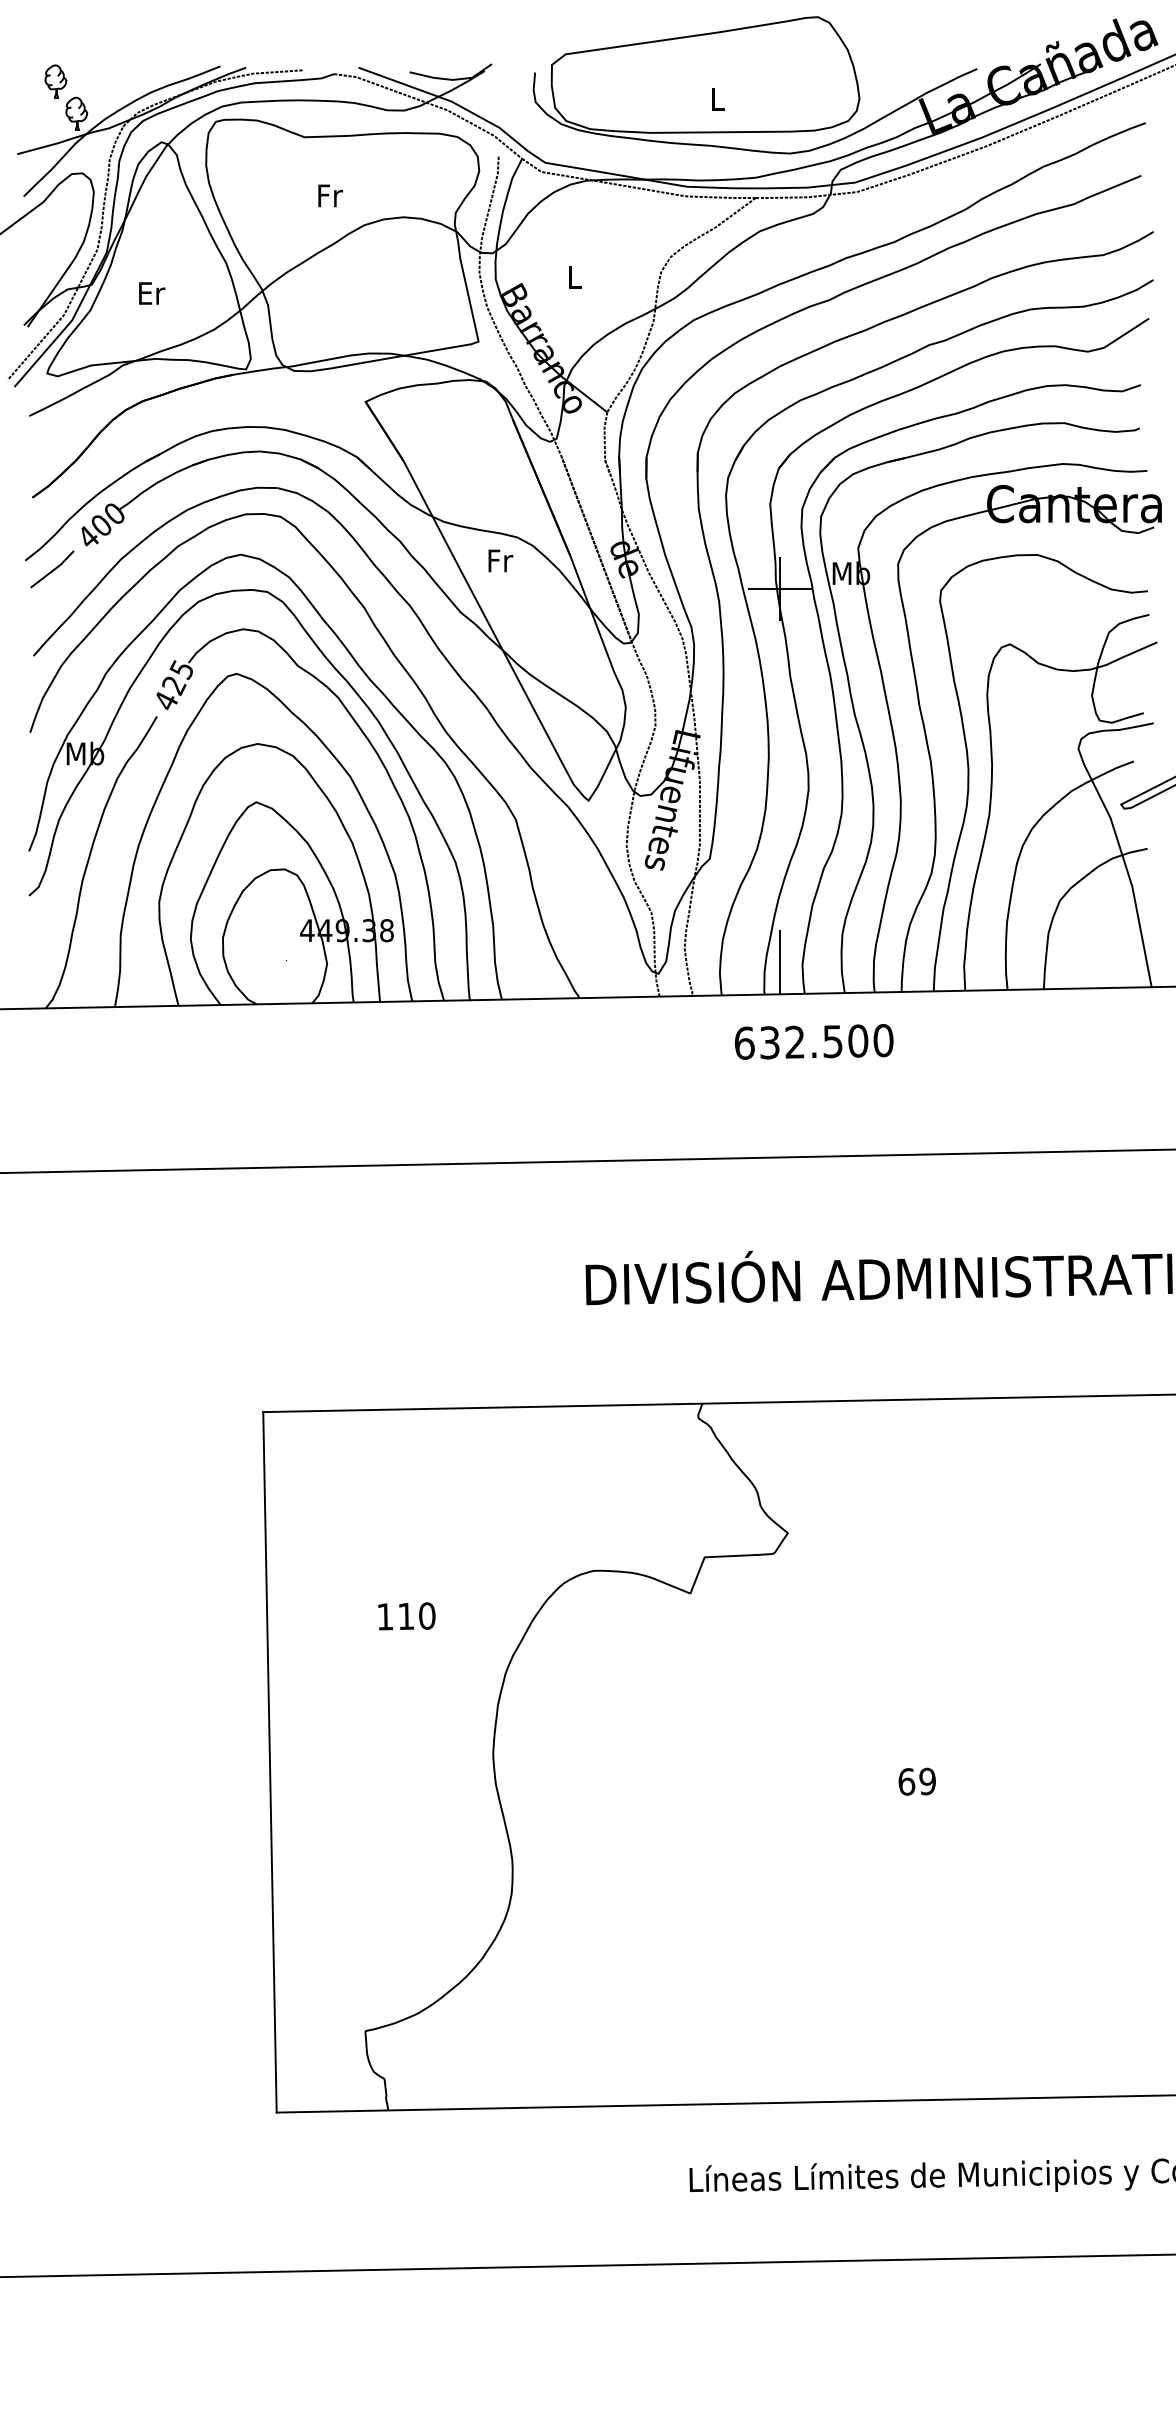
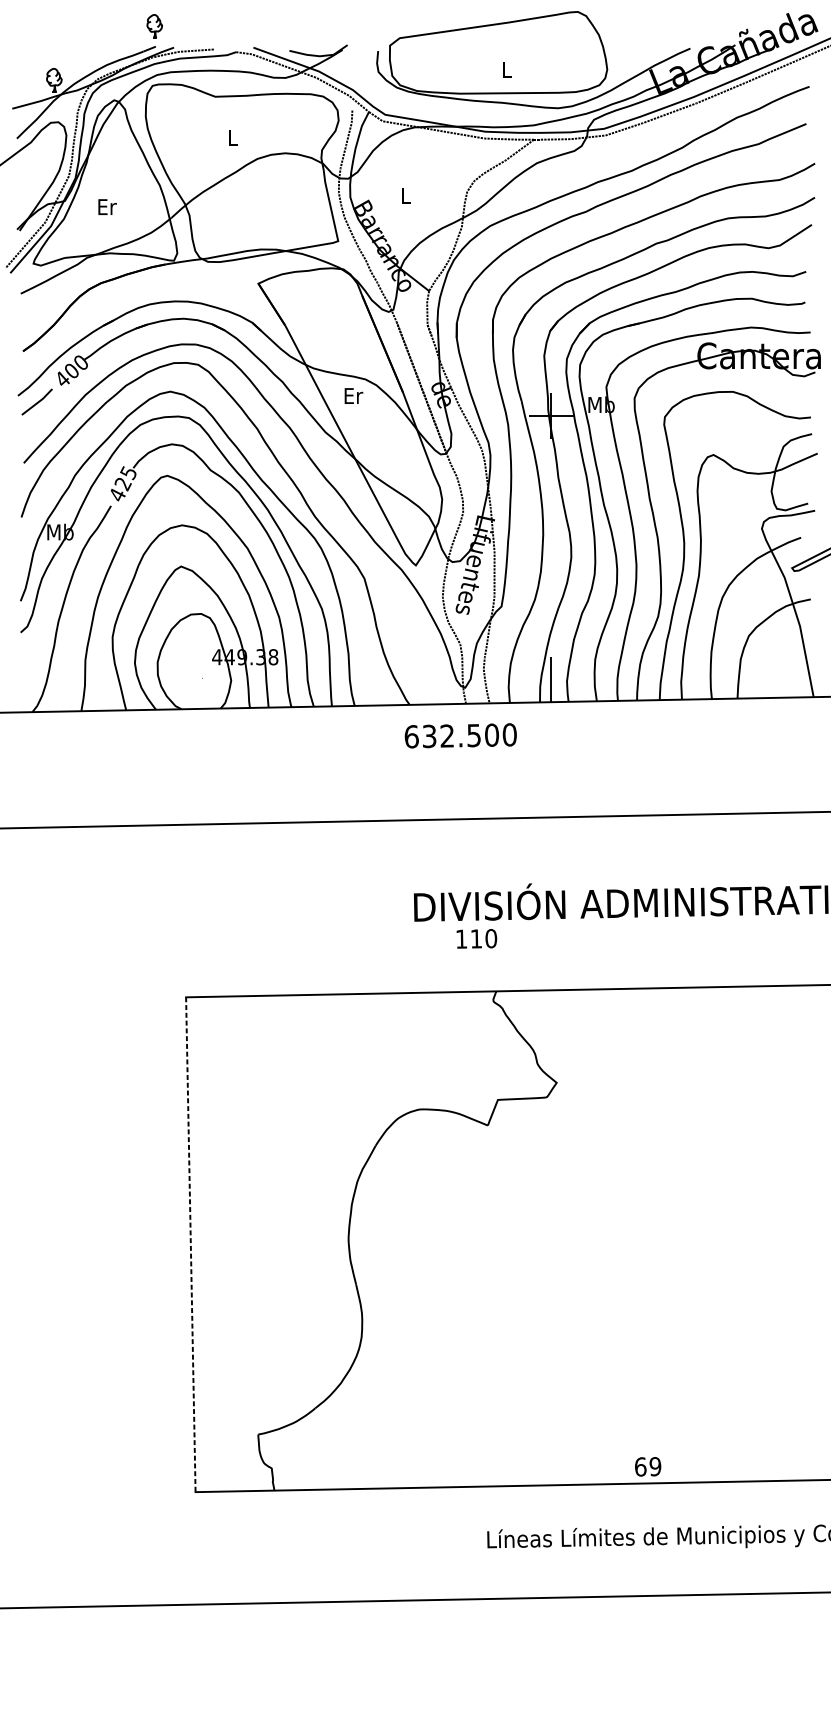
part: (55, 81) -> (154, 26), moved
text: (330, 195) -> (233, 137), Fr -> L
text: (500, 560) -> (353, 395), Fr -> Er
text: (813, 1041) -> (460, 735), moved
text: (406, 1616) -> (476, 938), moved
line: (269, 1762) -> (190, 1244), solid -> dashed
text: (916, 1781) -> (647, 1466), moved

